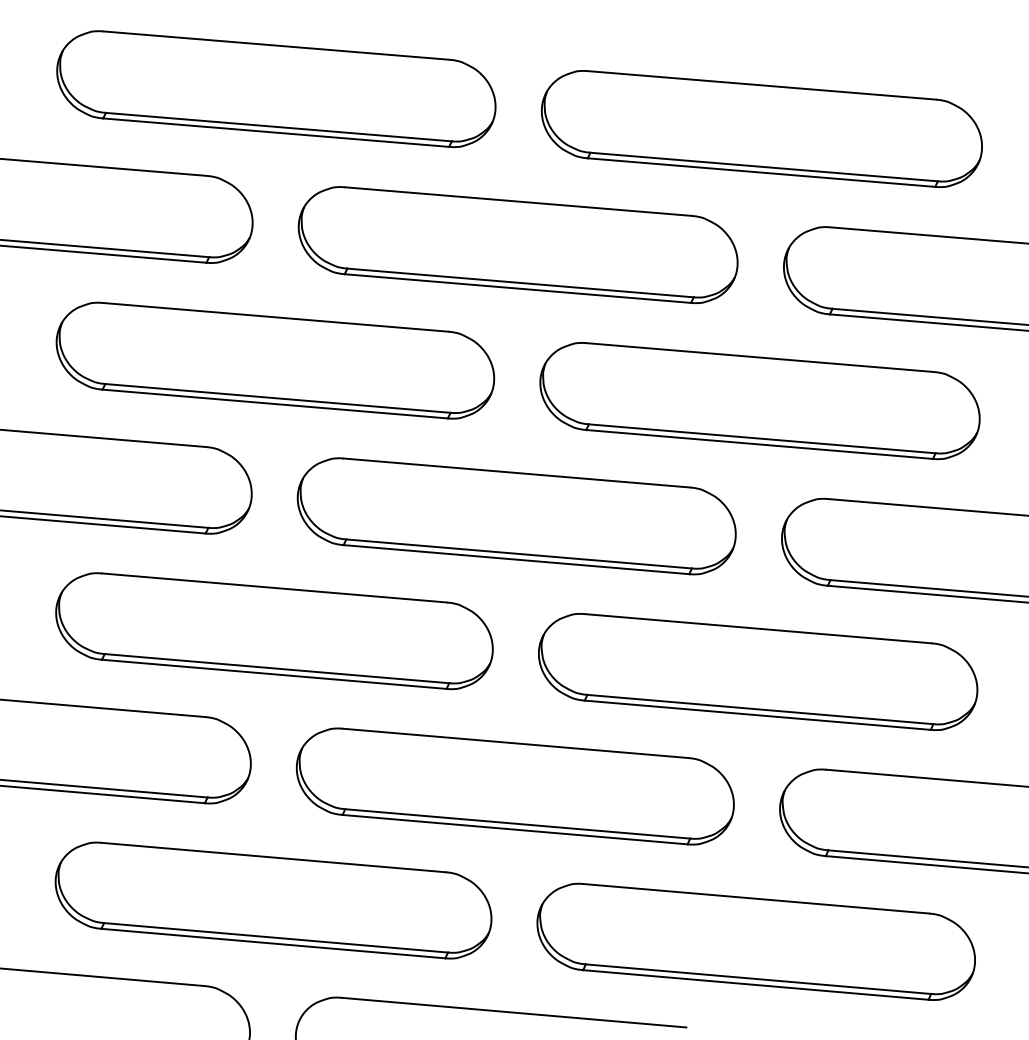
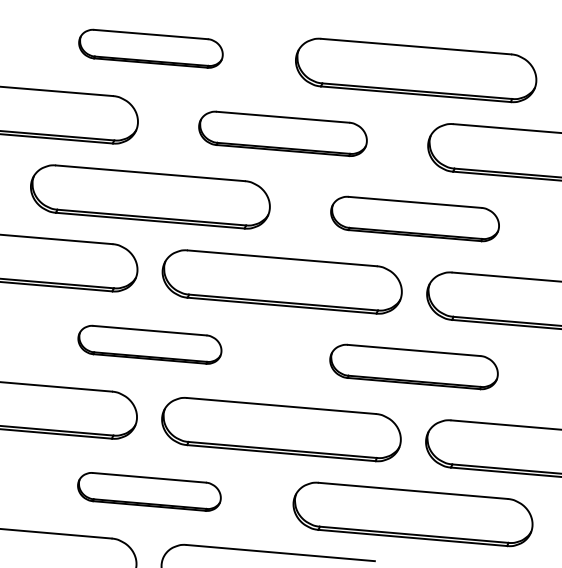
part: (275, 88) -> (150, 48), size x0.6
part: (517, 244) -> (282, 133), size x0.7
part: (758, 400) -> (414, 218), size x0.7
part: (273, 630) -> (149, 344), size x0.6
part: (757, 671) -> (413, 366), size x0.7
part: (273, 899) -> (149, 491), size x0.6

